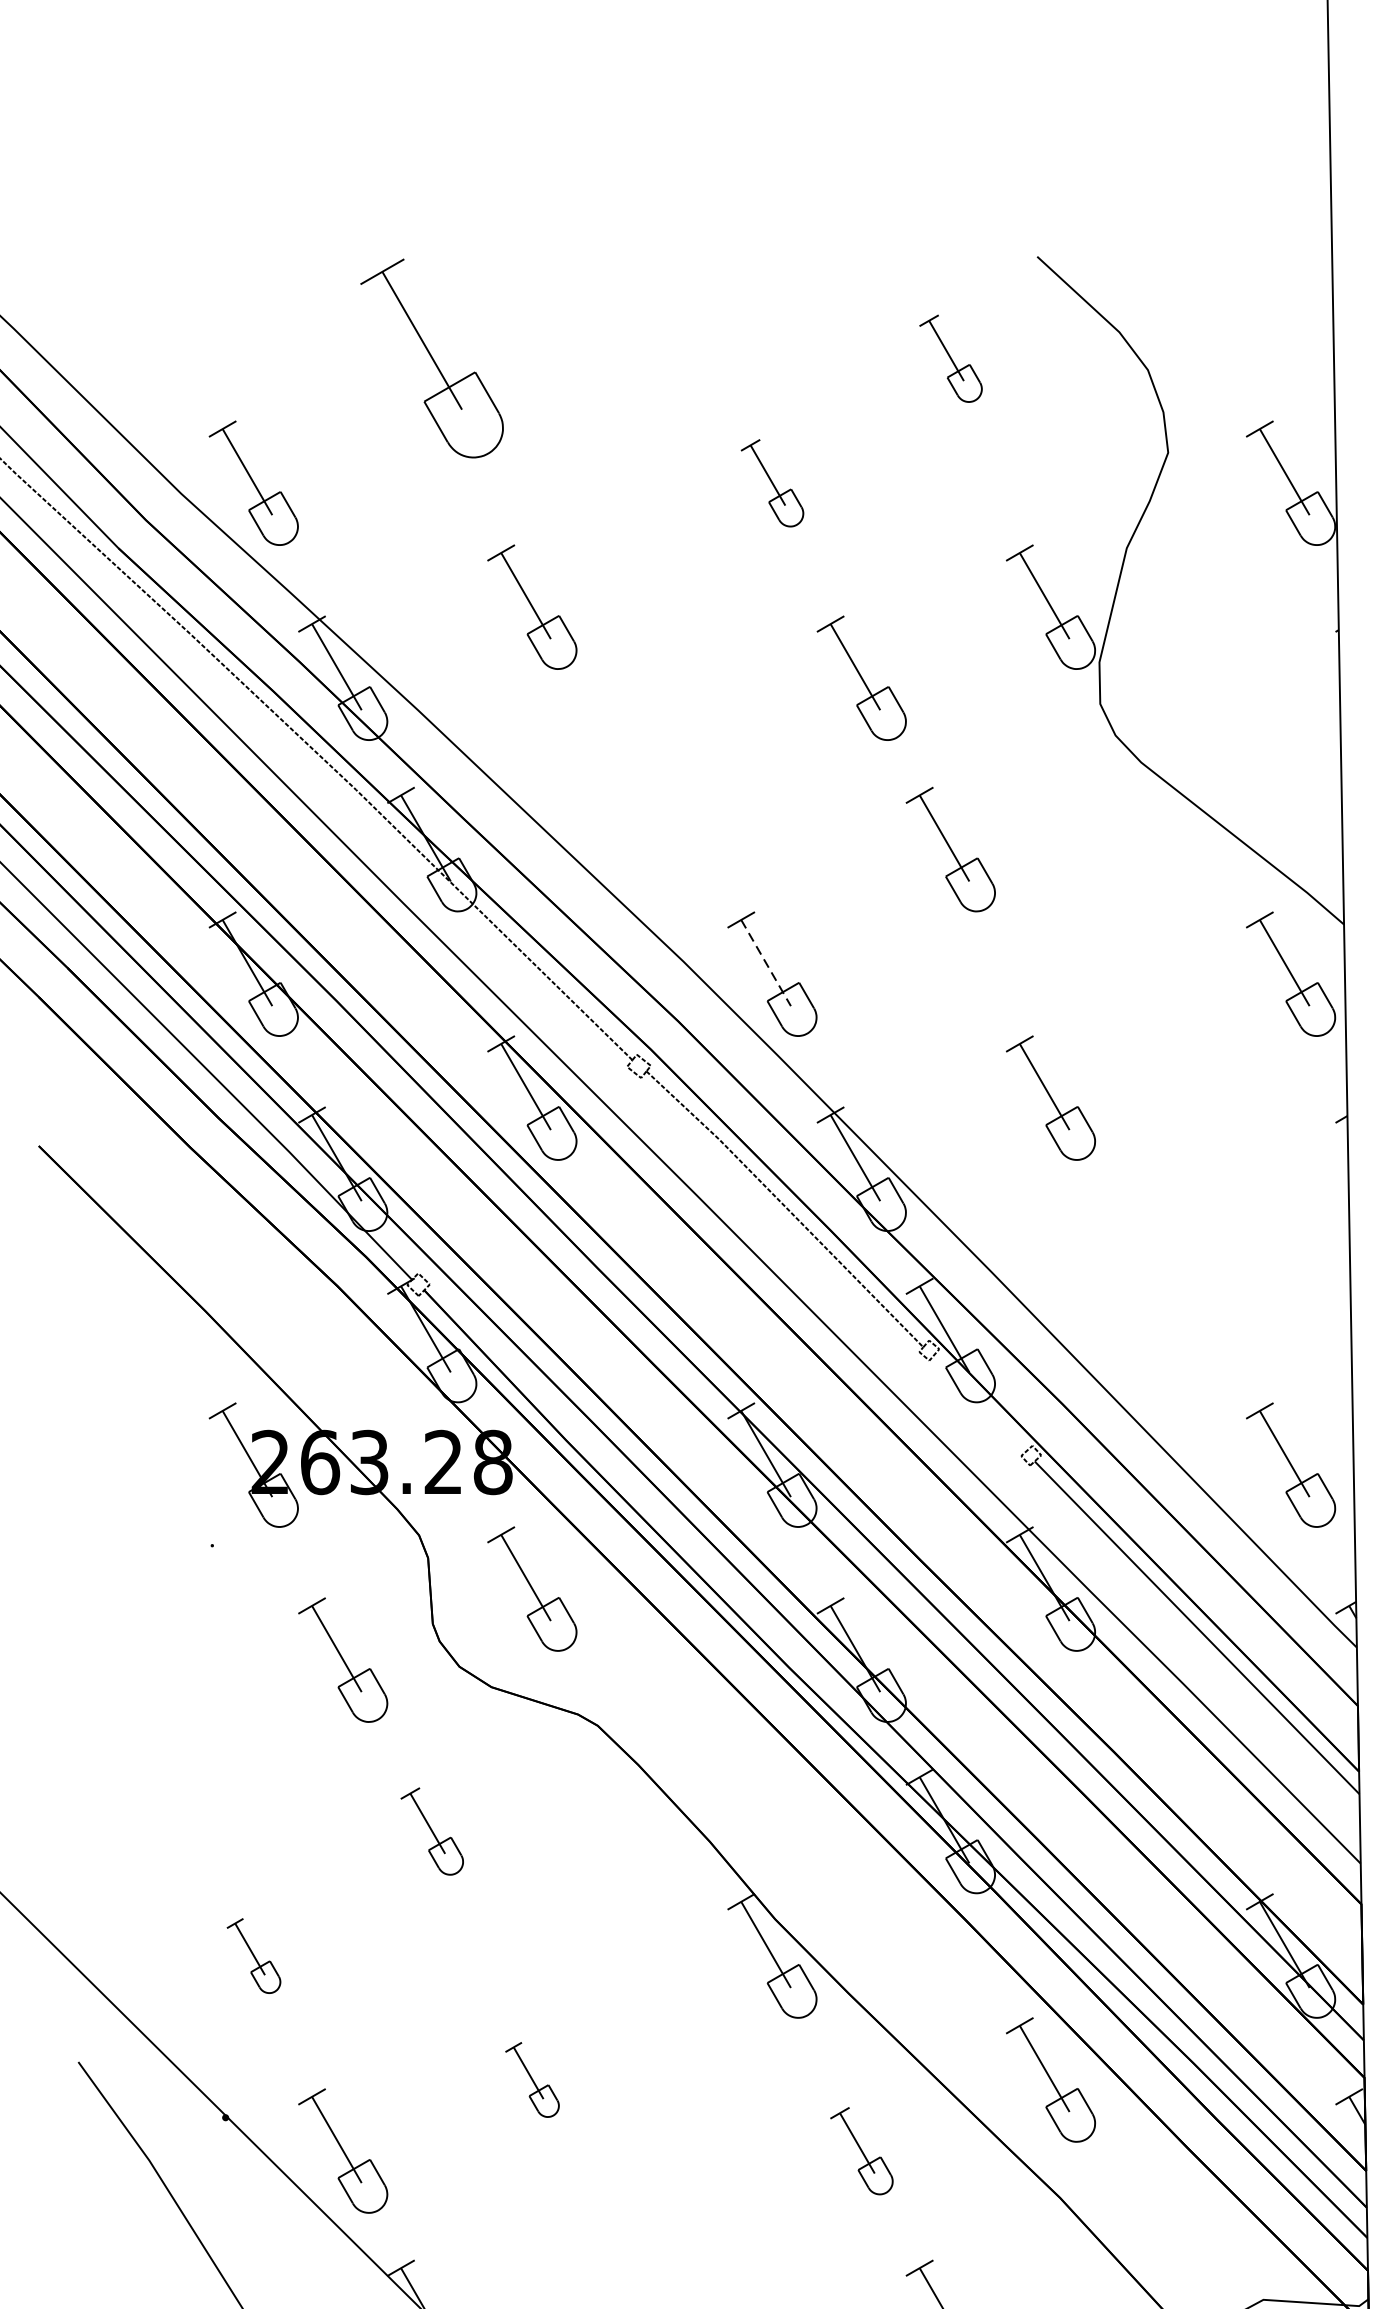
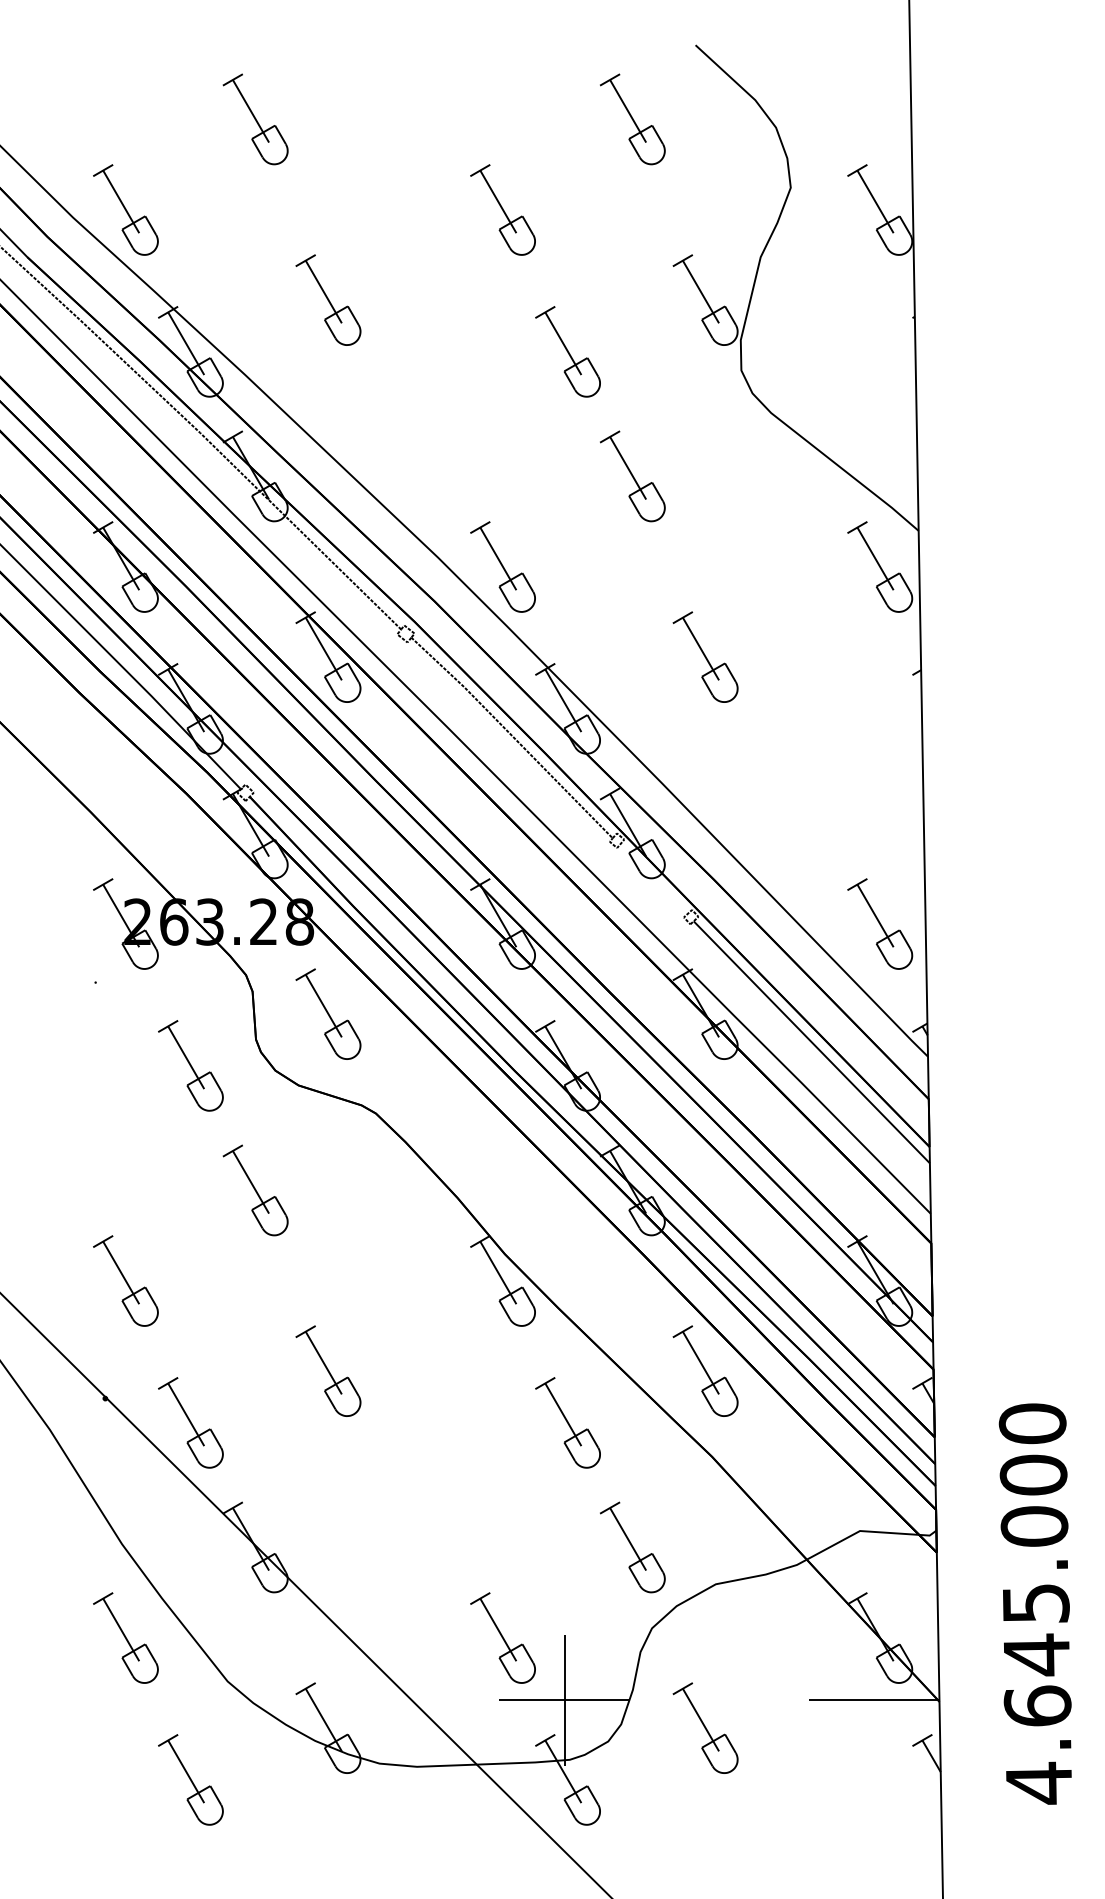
part: (432, 358) -> (255, 119), size x0.62
part: (950, 358) -> (632, 119), size x1.43
part: (771, 482) -> (502, 209), size x1.43
line: (766, 963) -> (498, 559), dashed -> solid
part: (432, 1831) -> (255, 1190), size x1.43
part: (253, 1955) -> (125, 1280), size x1.67
part: (532, 2079) -> (328, 1370), size x1.67
part: (861, 2150) -> (567, 1422), size x1.43

